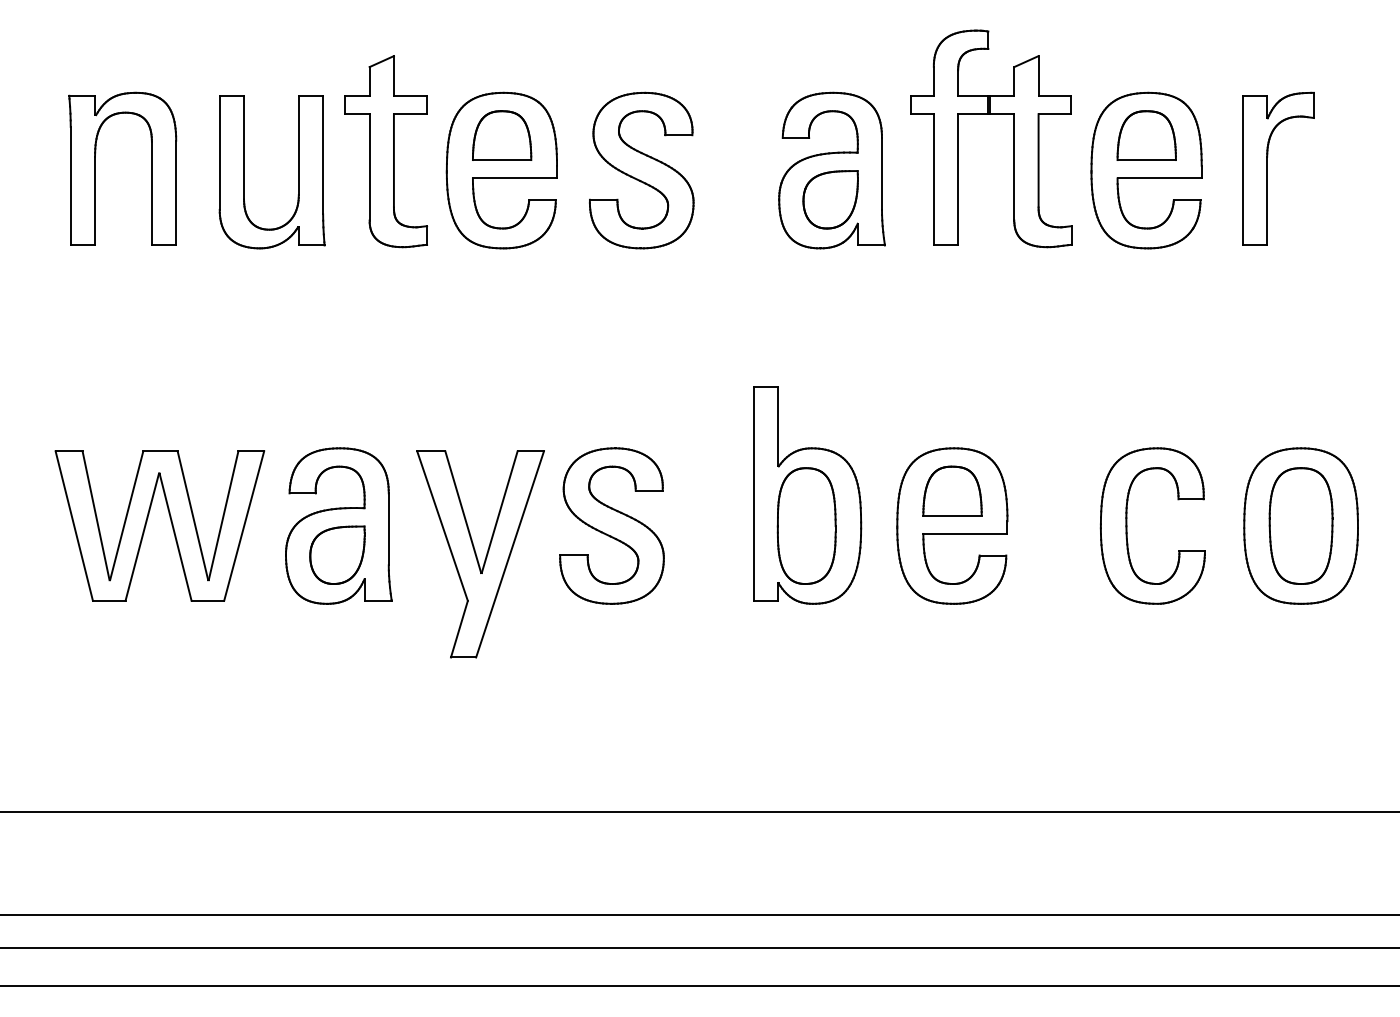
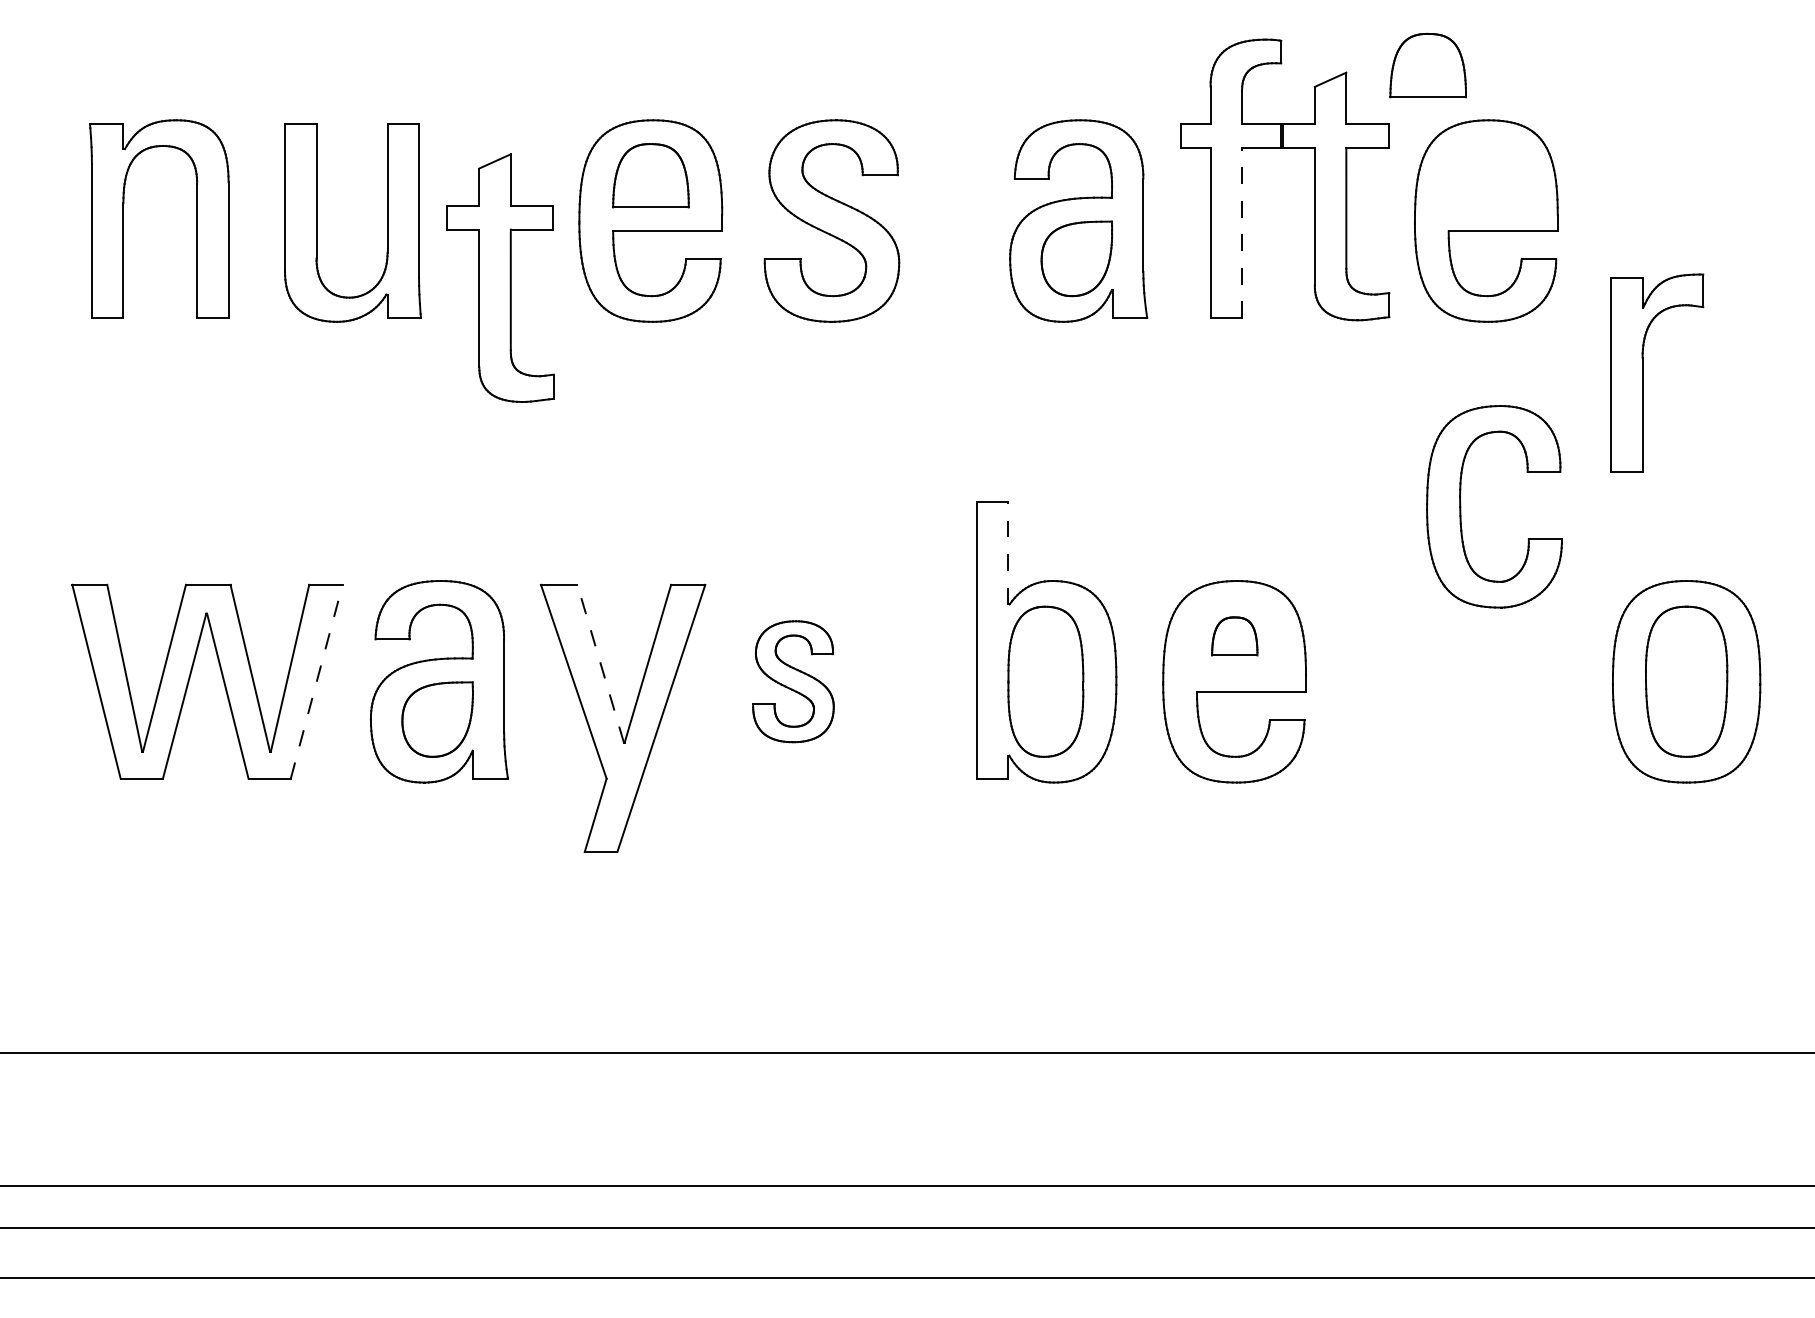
part: (1146, 135) -> (1427, 65), moved
part: (385, 151) -> (499, 277), moved
part: (1267, 168) -> (1643, 372), moved
line: (958, 179) -> (1242, 232), solid -> dashed
line: (777, 426) -> (1007, 552), solid -> dashed
part: (952, 490) -> (1234, 635), size x0.6
line: (463, 511) -> (600, 662), solid -> dashed
line: (244, 525) -> (317, 681), solid -> dashed
part: (611, 525) -> (792, 681), size x0.6
part: (1127, 525) -> (1461, 506), moved

